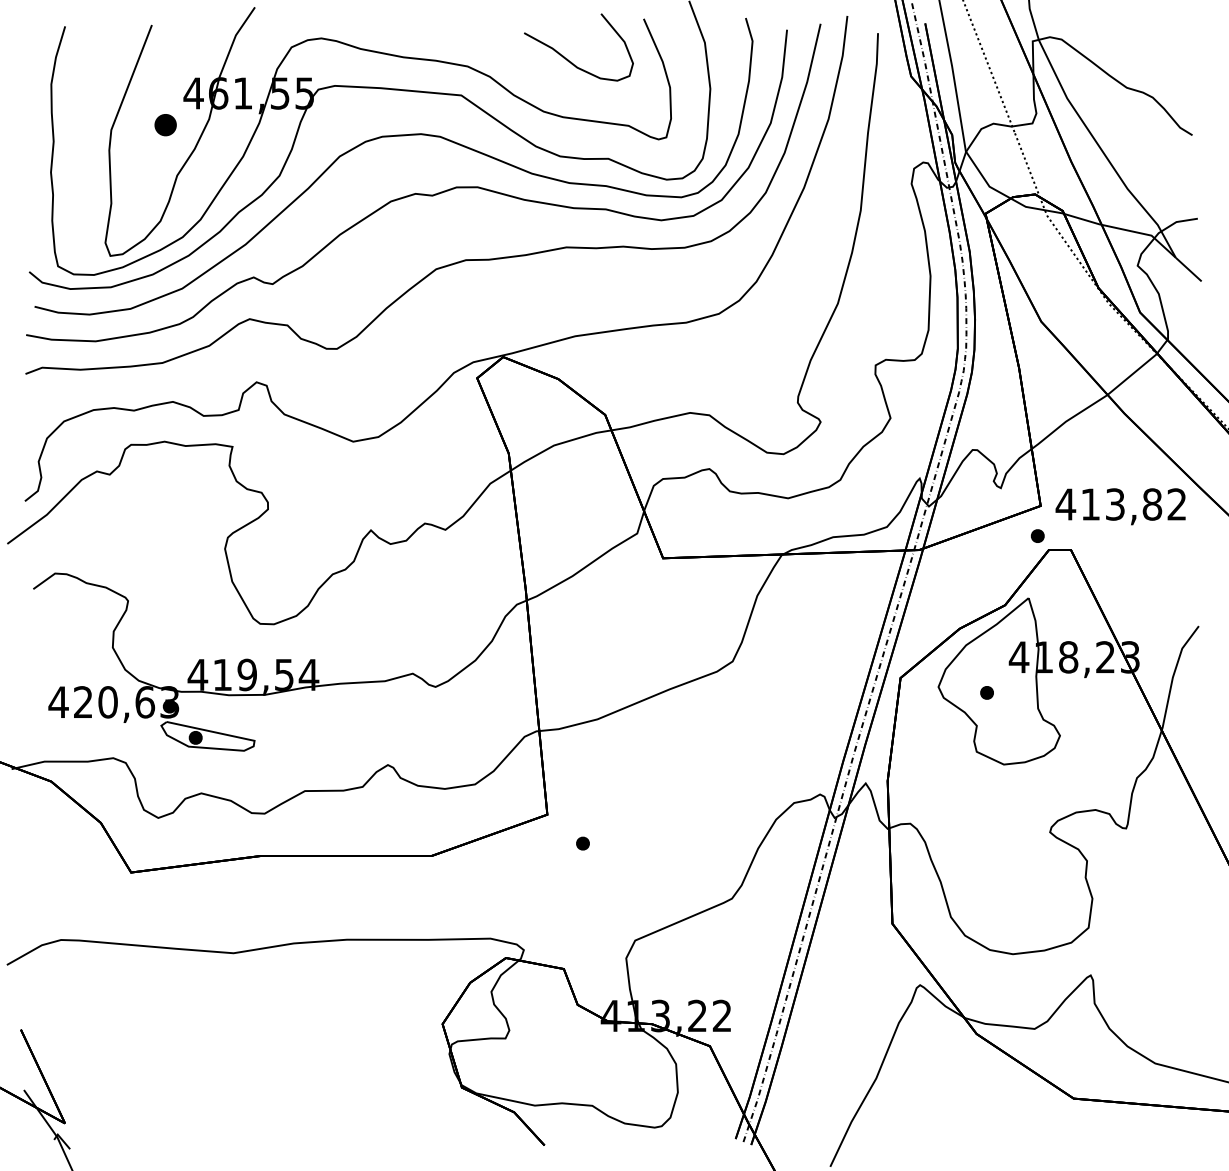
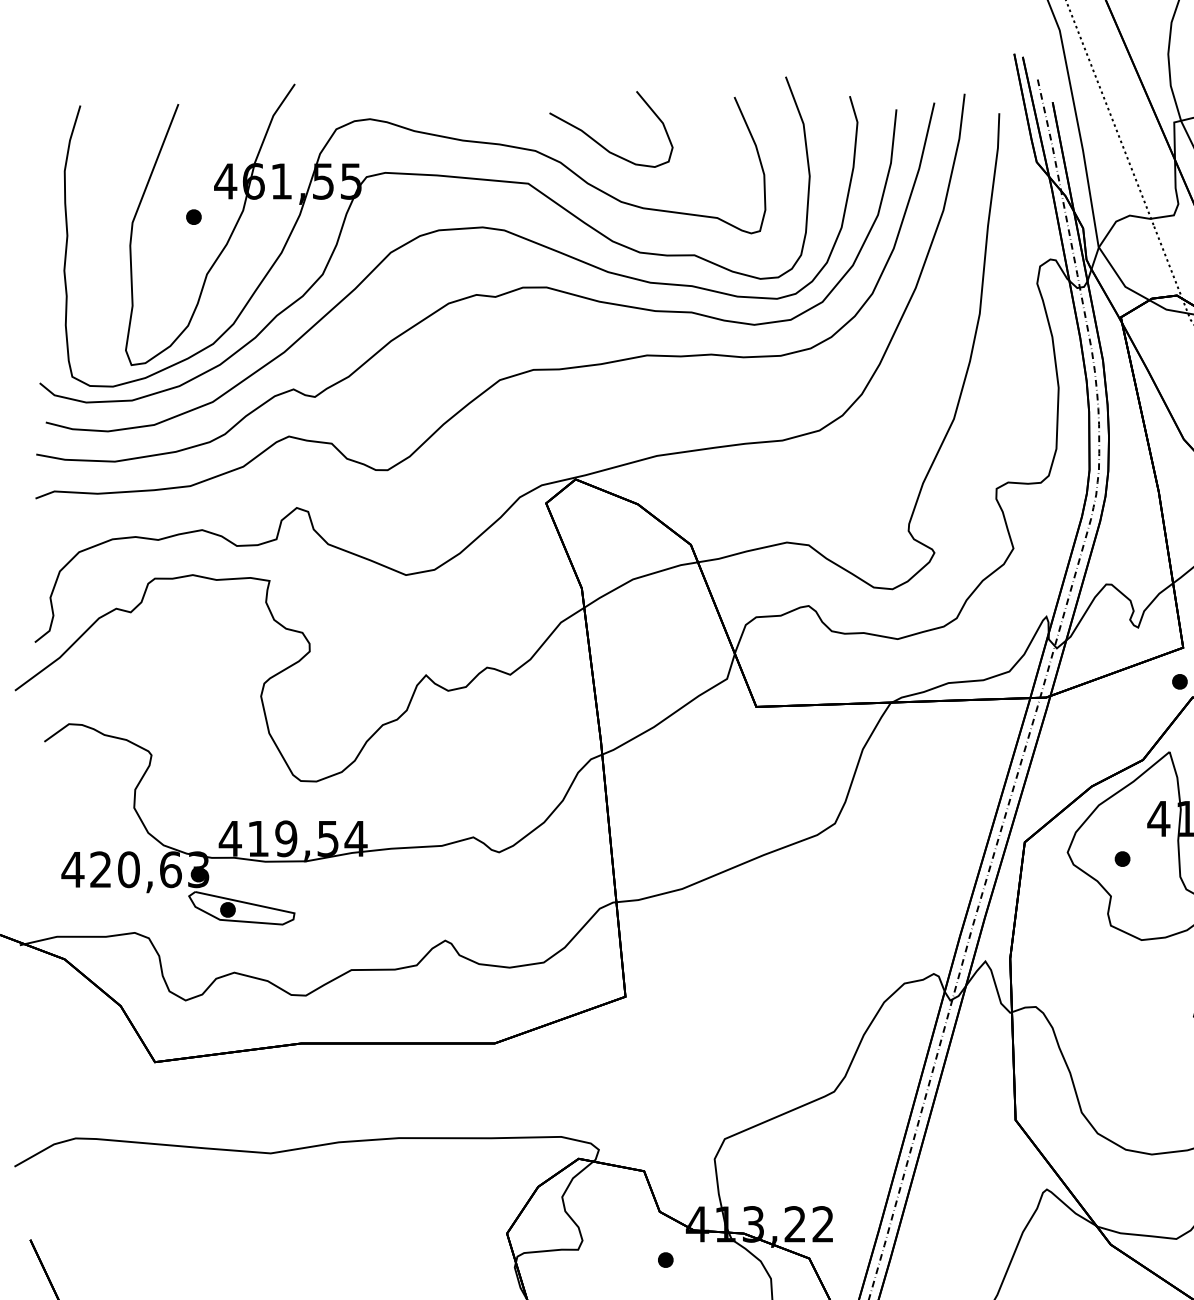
curve: (567, 58) -> (598, 141), moved
part: (165, 124) -> (193, 216), size x0.62
part: (582, 843) -> (665, 1259), moved

